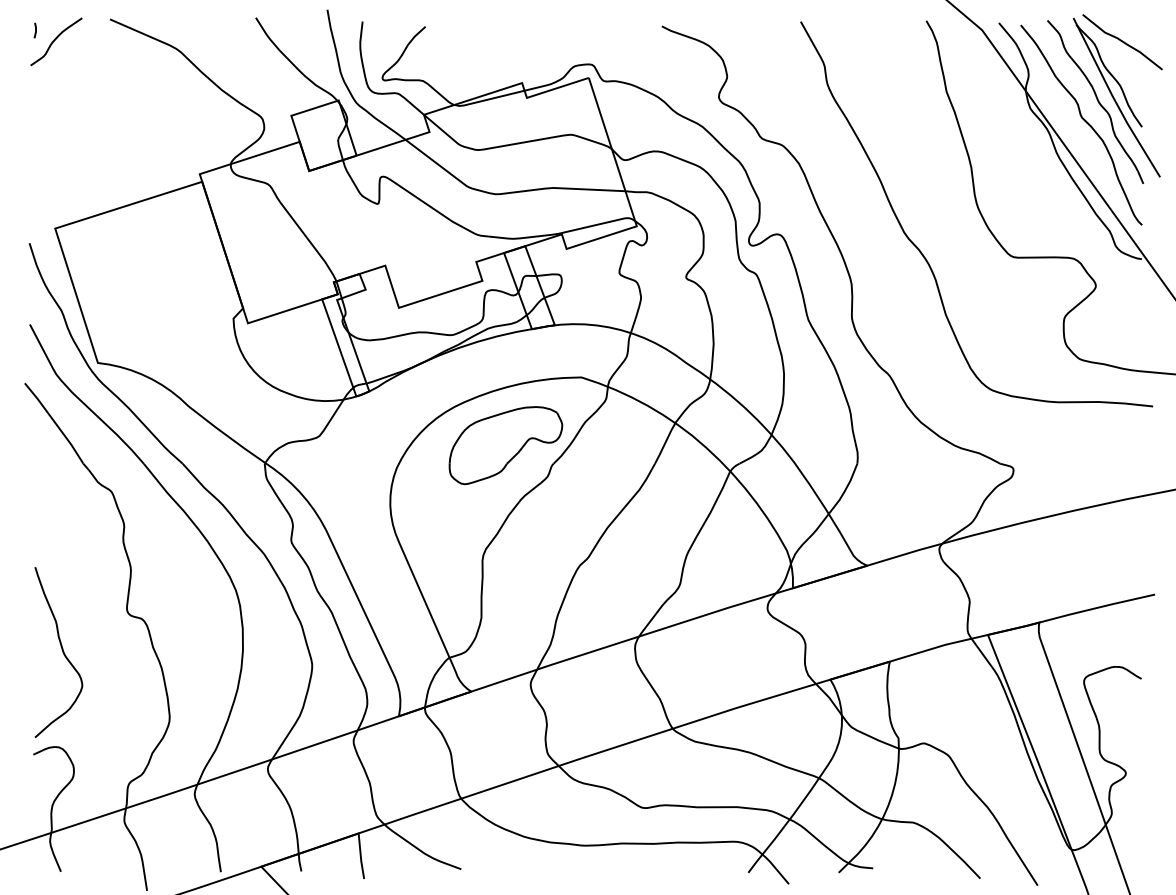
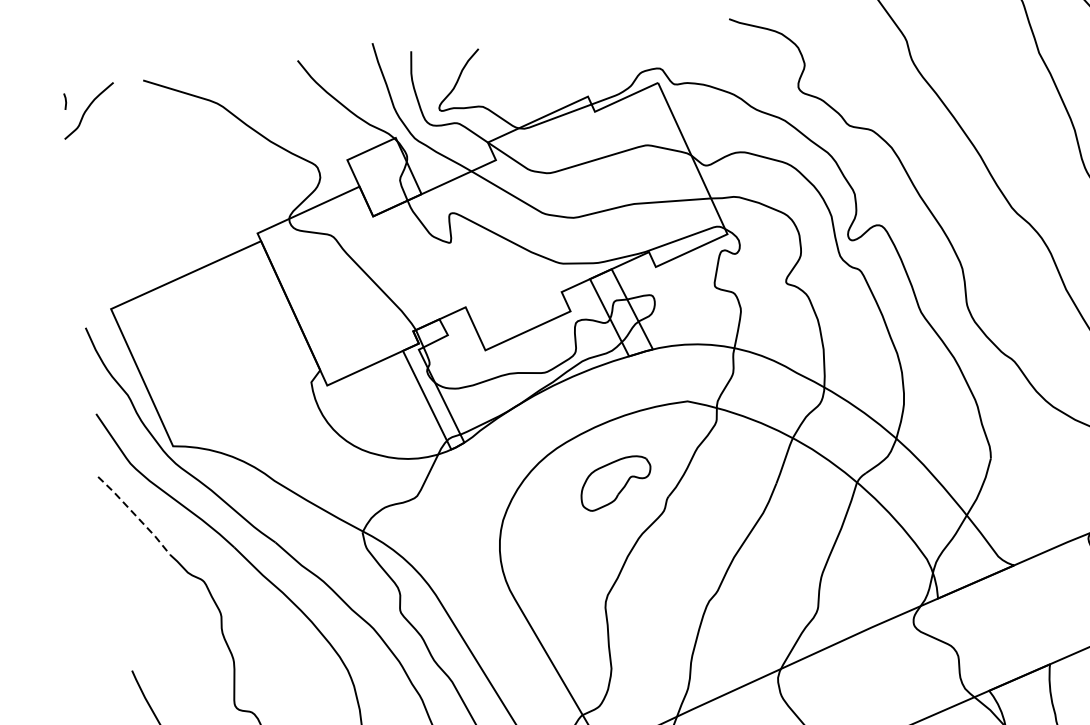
line: (55, 423) -> (135, 515), solid -> dashed
part: (505, 445) -> (615, 483), size x0.6

